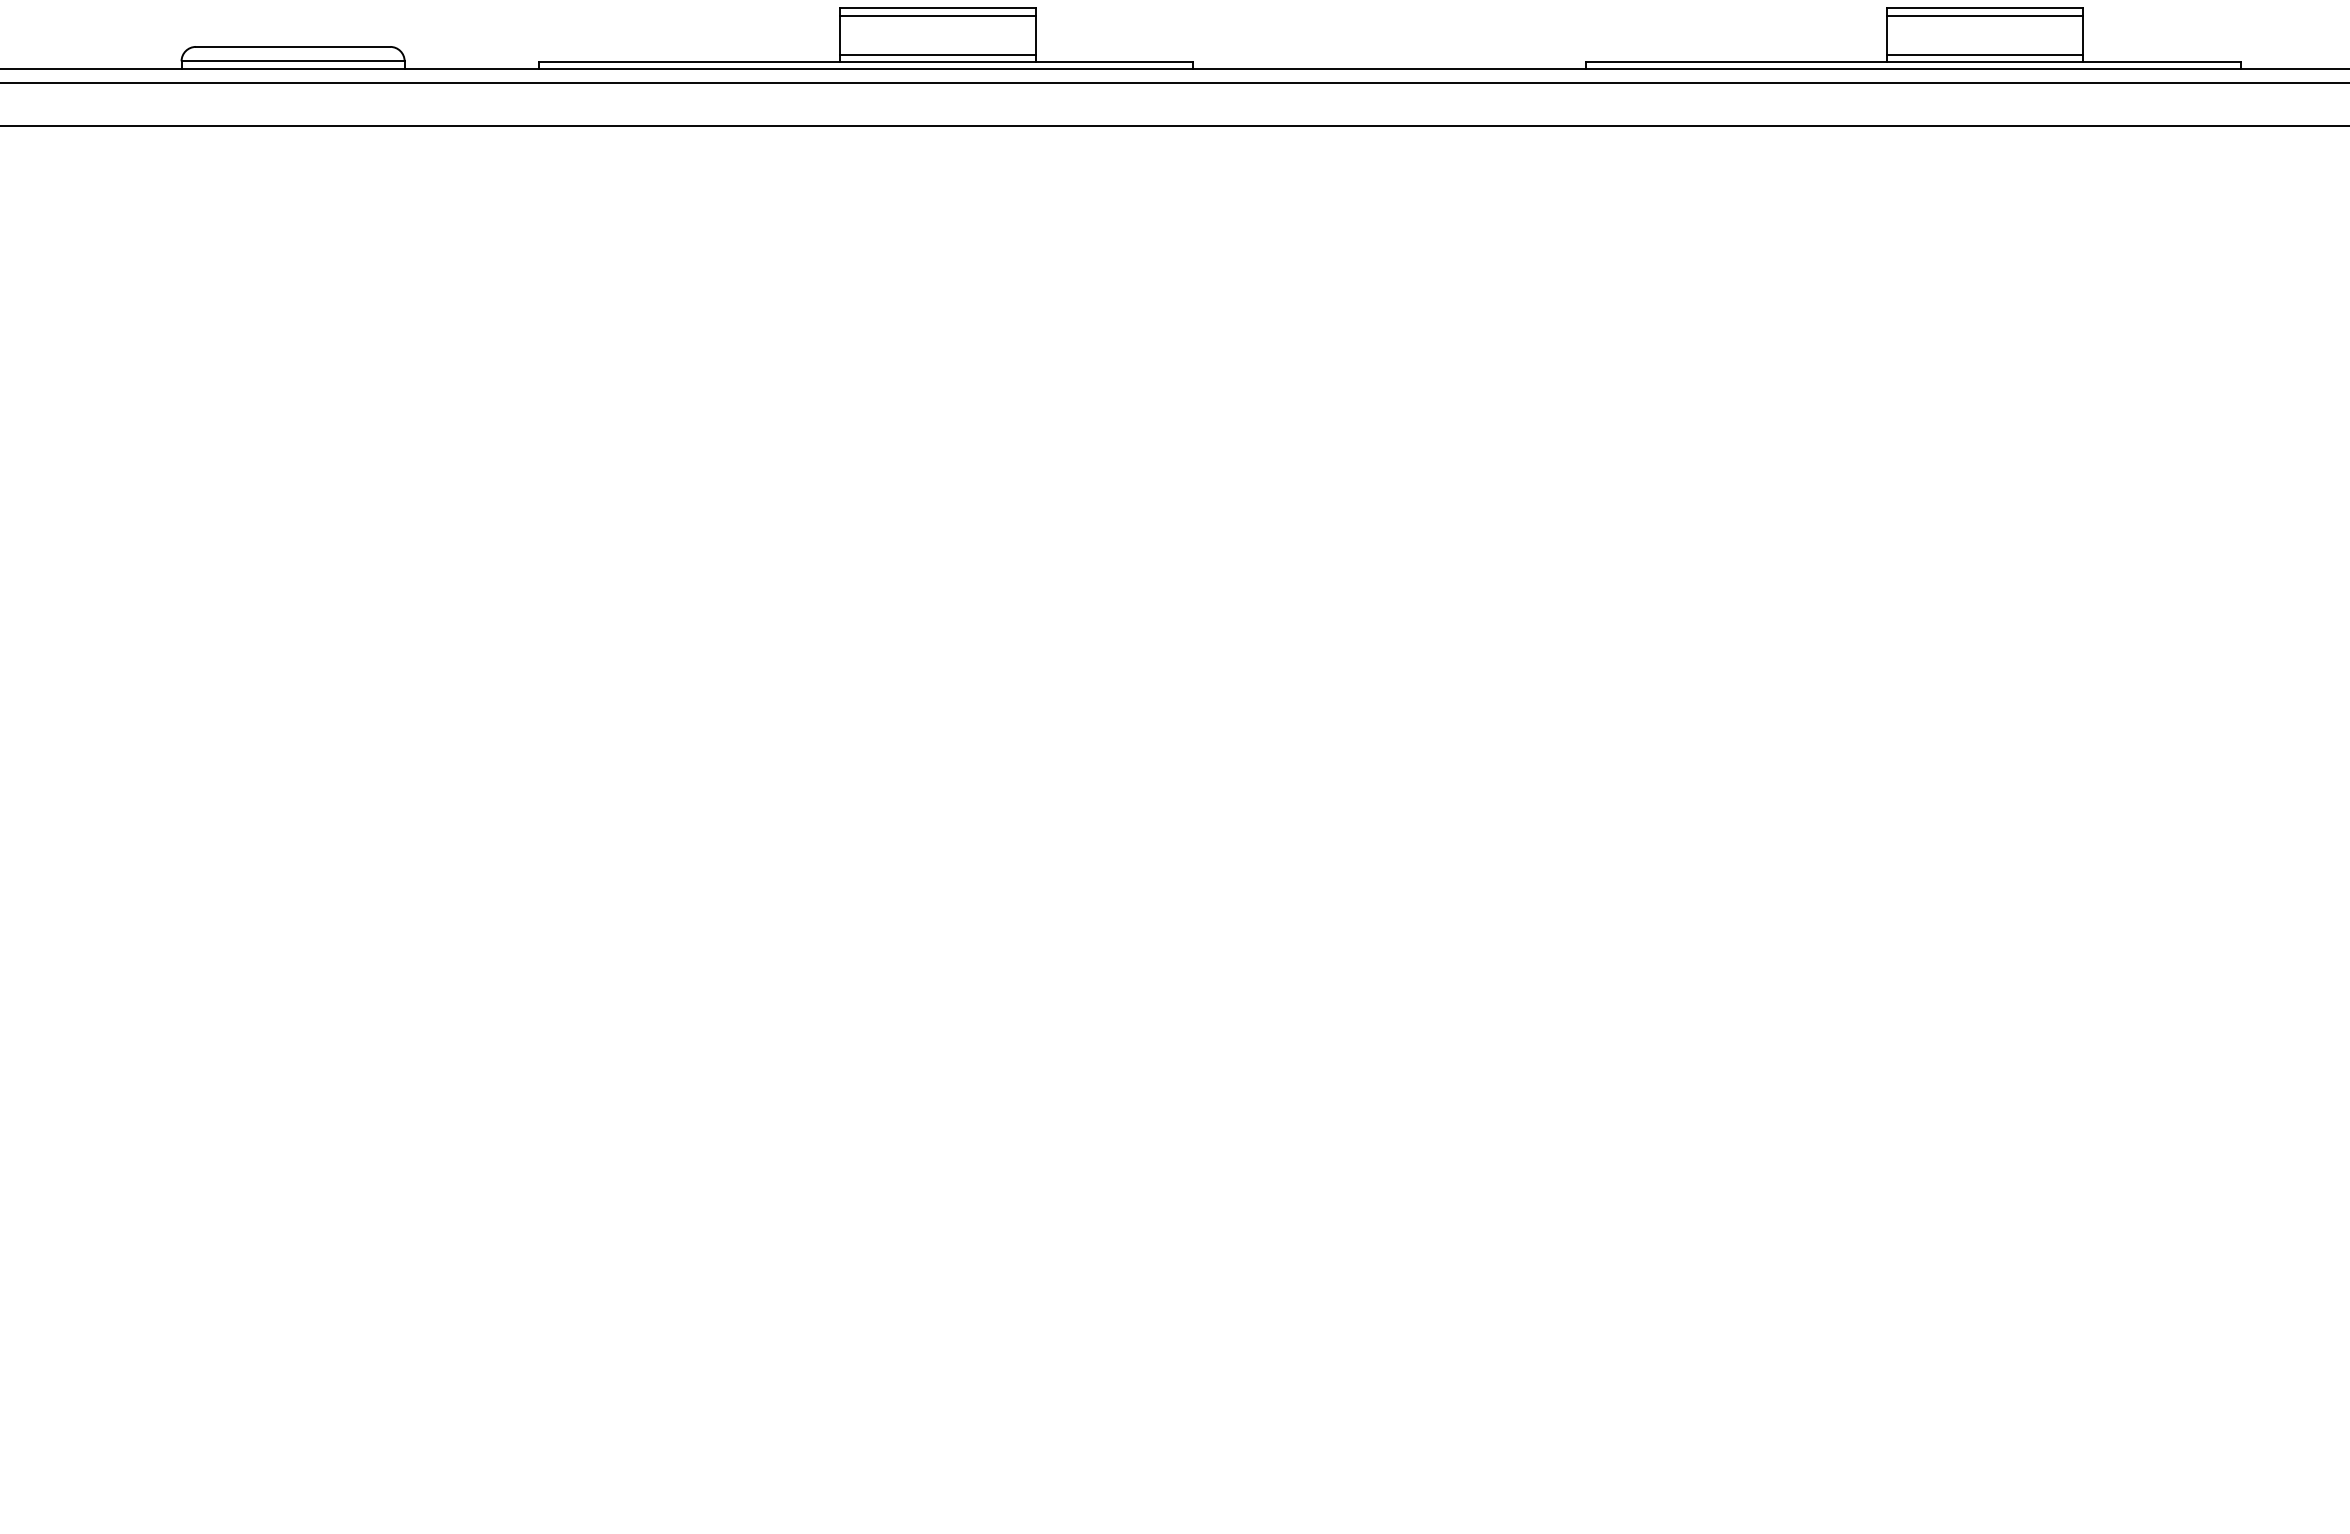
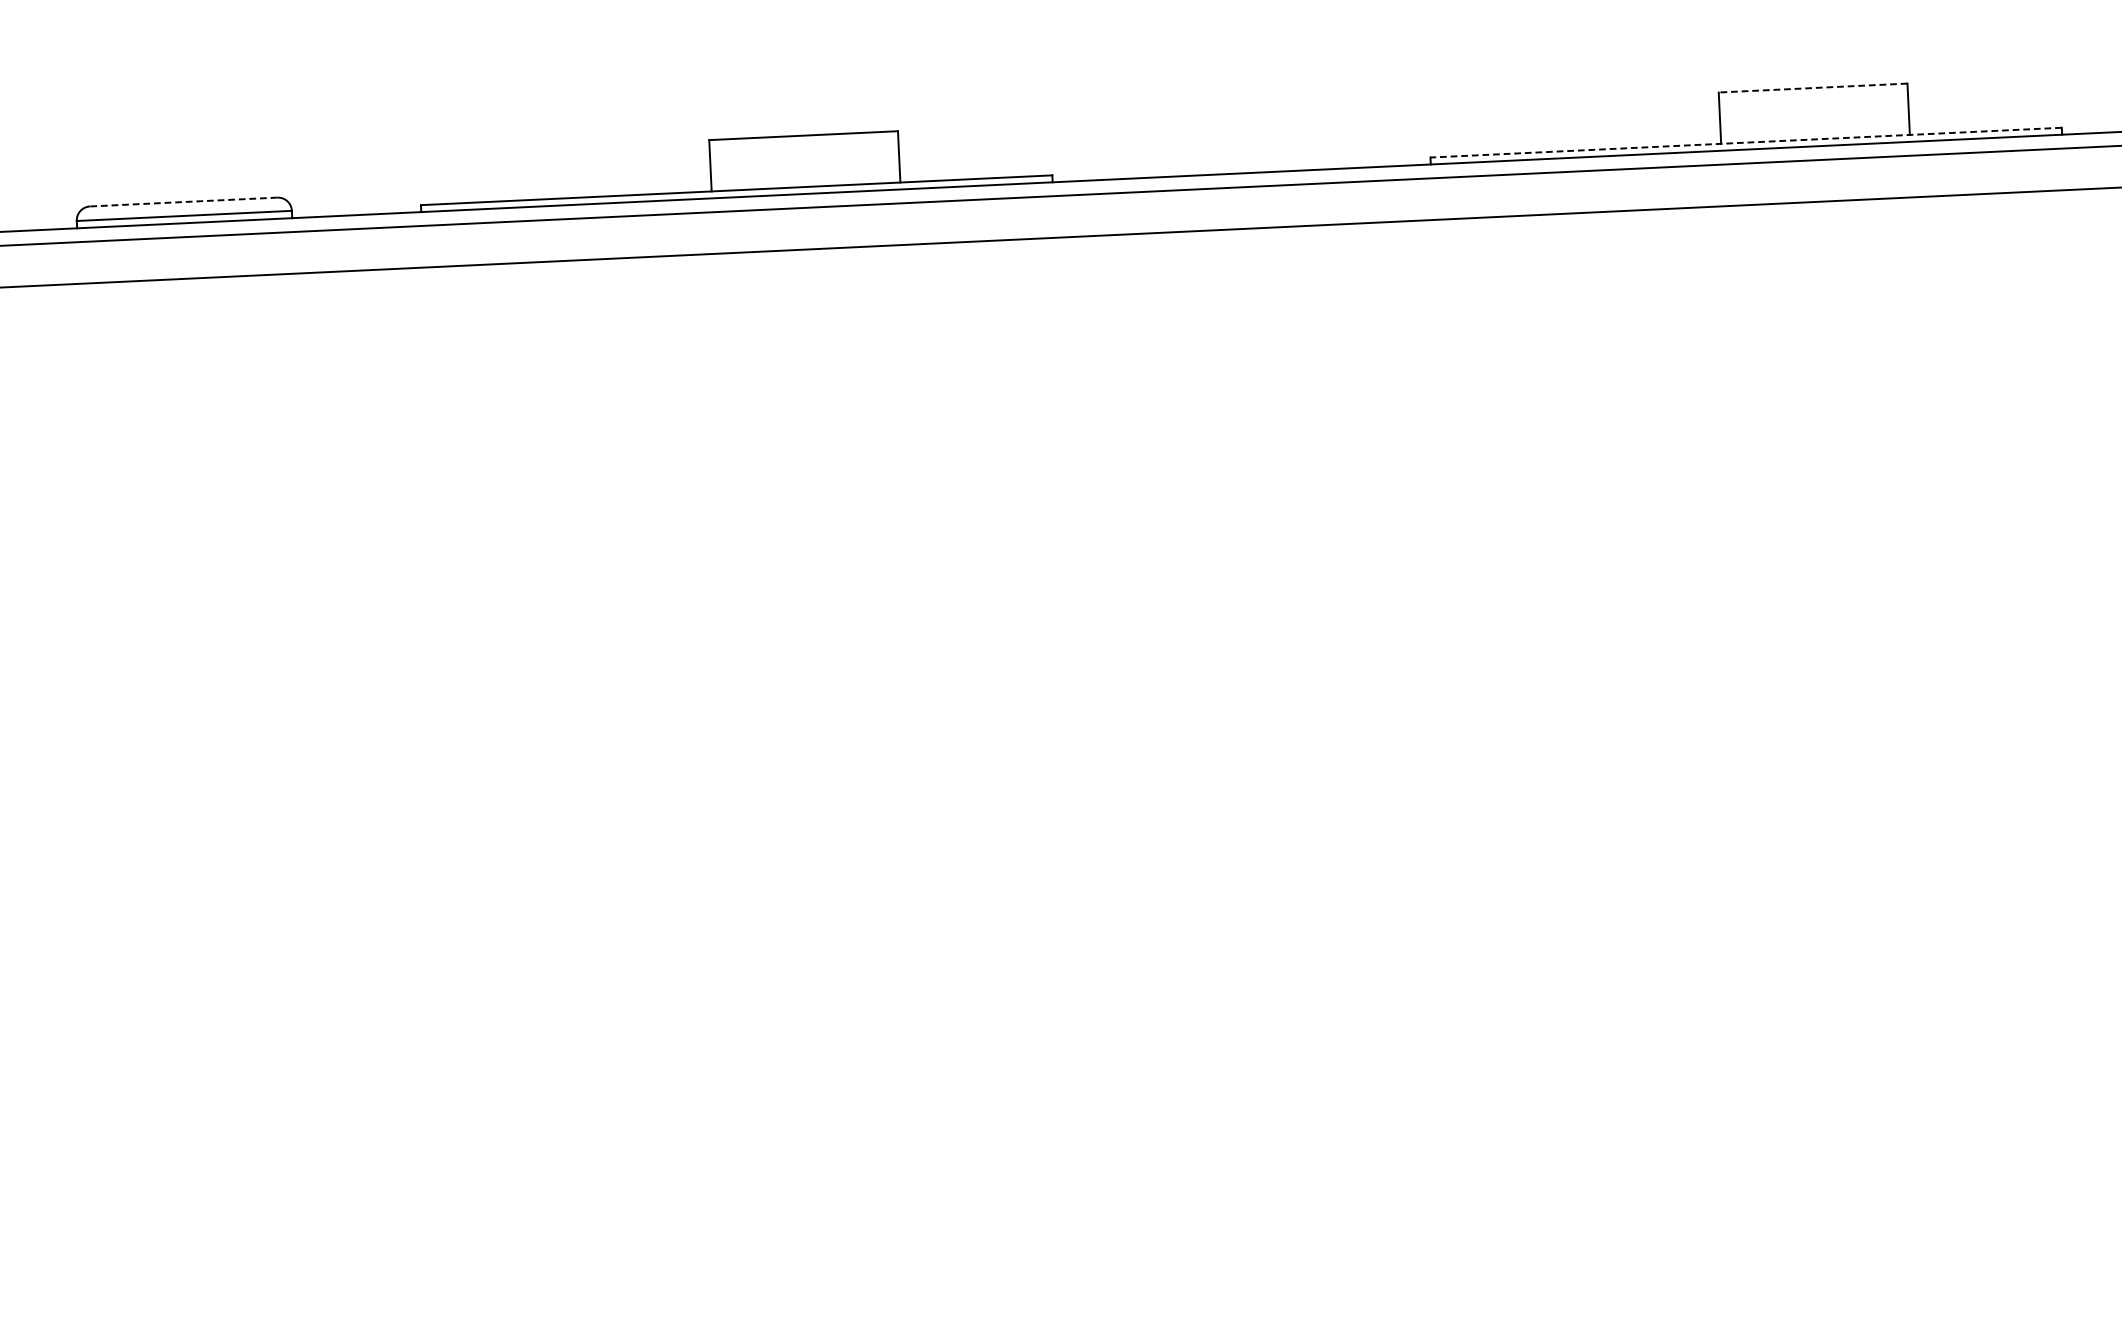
line: (1985, 8) -> (1813, 88), solid -> dashed
line: (937, 16) -> (803, 143), removed
line: (1985, 16) -> (1813, 95), removed
line: (292, 46) -> (183, 201), solid -> dashed
line: (937, 54) -> (805, 180), removed
line: (1985, 54) -> (1815, 132), removed
line: (1912, 61) -> (1745, 142), solid -> dashed

